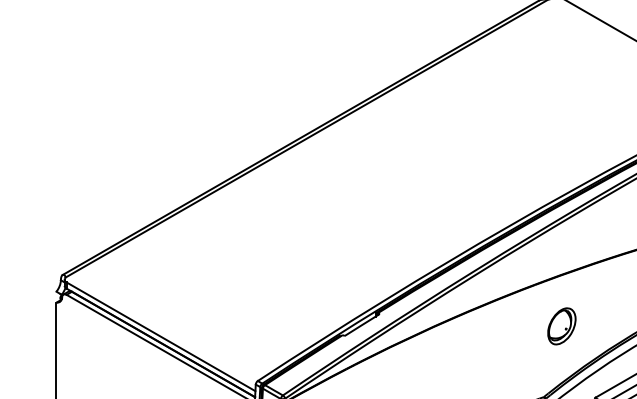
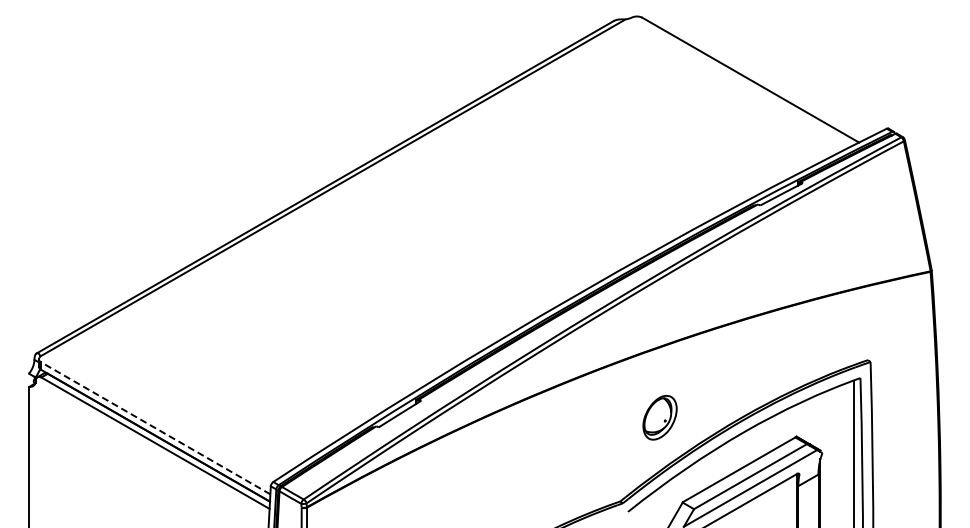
part: (561, 326) -> (659, 417), moved
line: (160, 336) -> (155, 428), solid -> dashed

